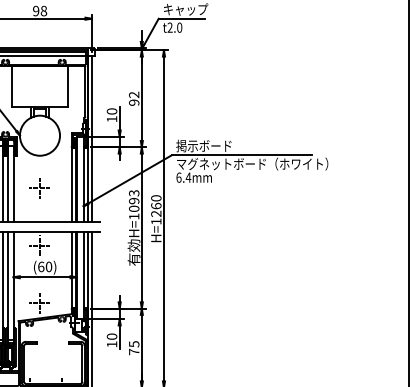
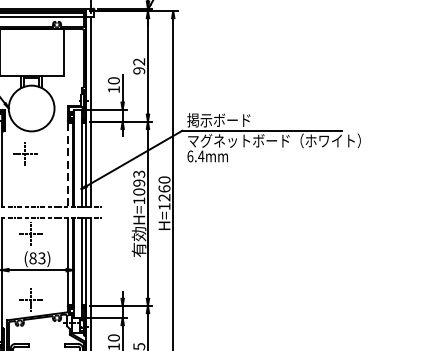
line: (71, 185) -> (67, 165), solid -> dashed
part: (39, 188) -> (25, 153), moved
text: (45, 266) -> (37, 257), (60) -> (83)

